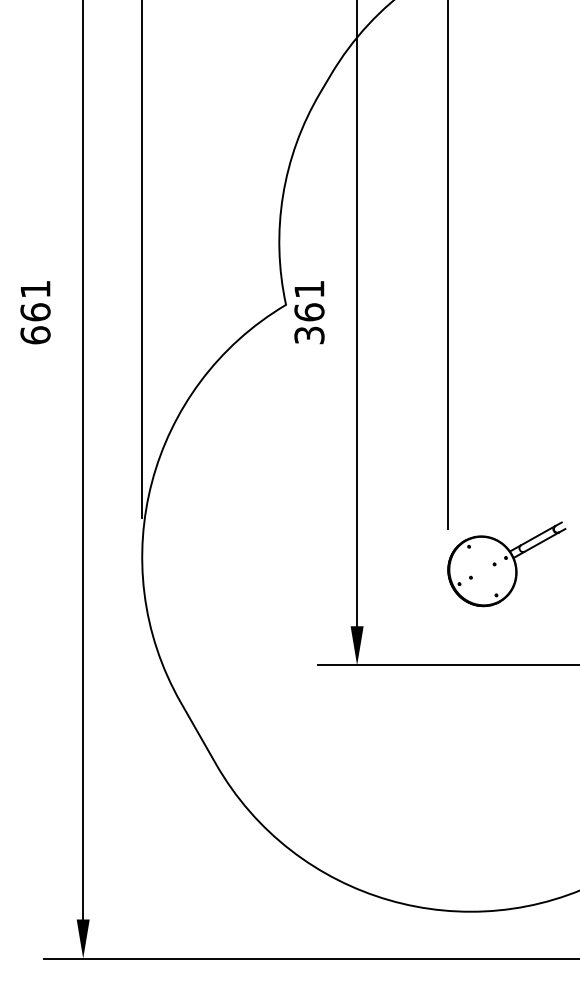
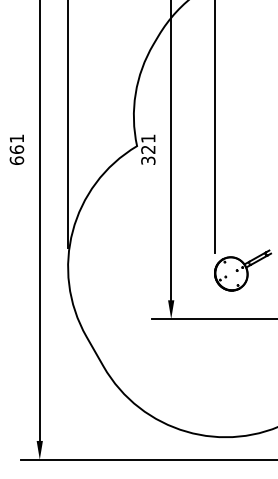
text: (309, 311) -> (148, 149), 361 -> 321

